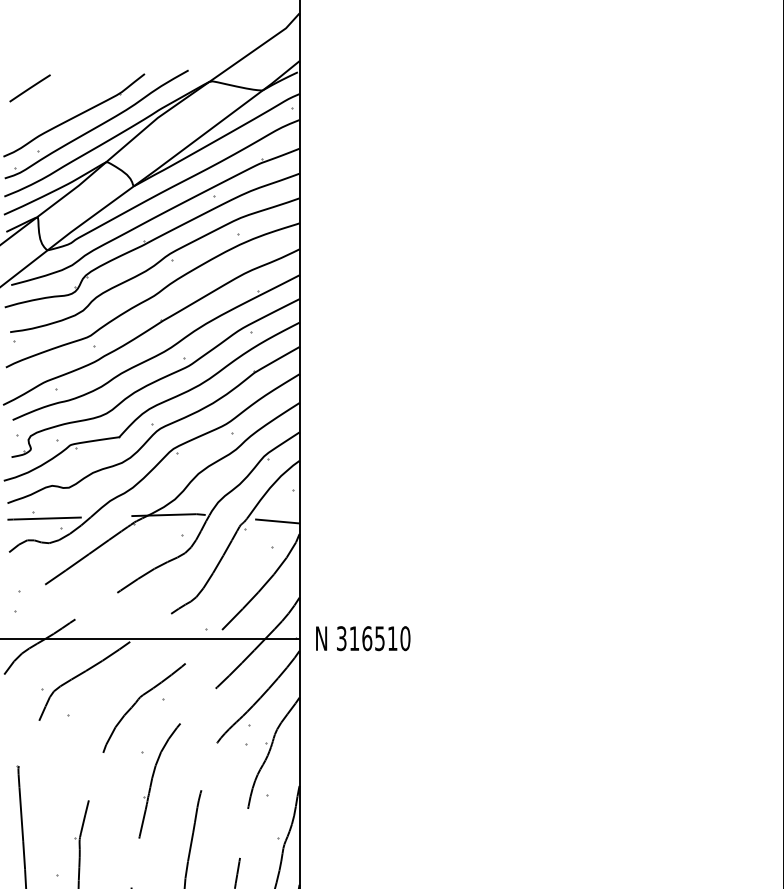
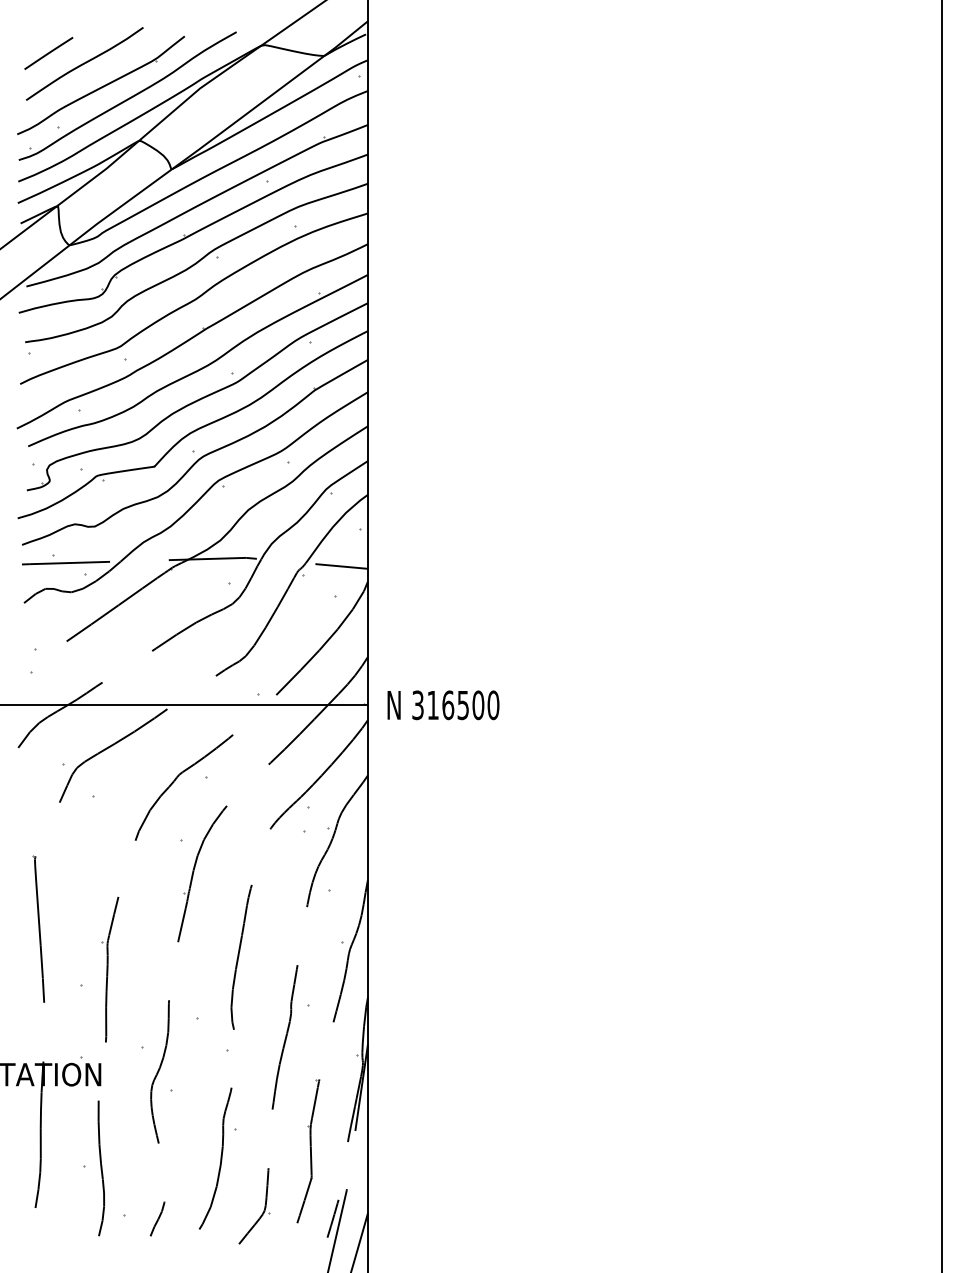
curve: (60, 96) -> (84, 63), added
text: (392, 638) -> (478, 705), 316510 -> 316500

